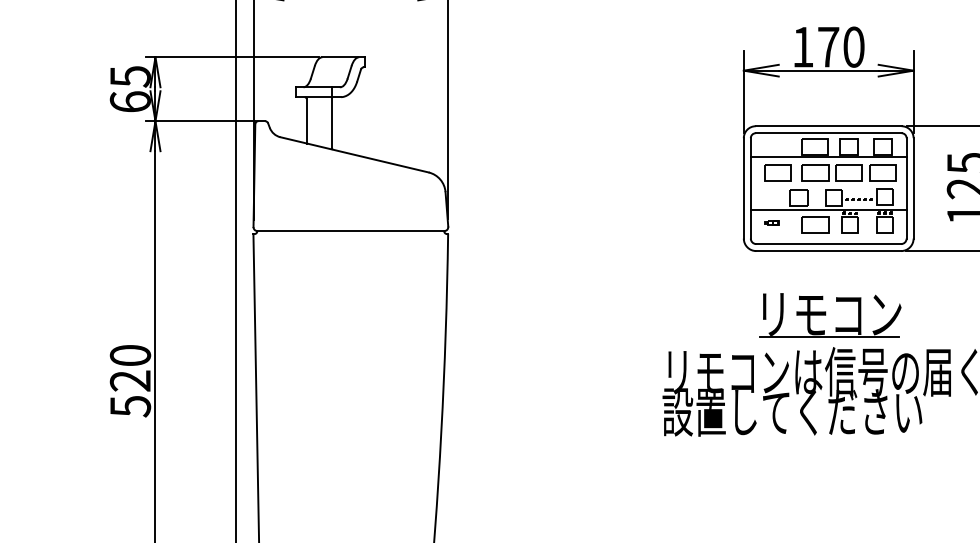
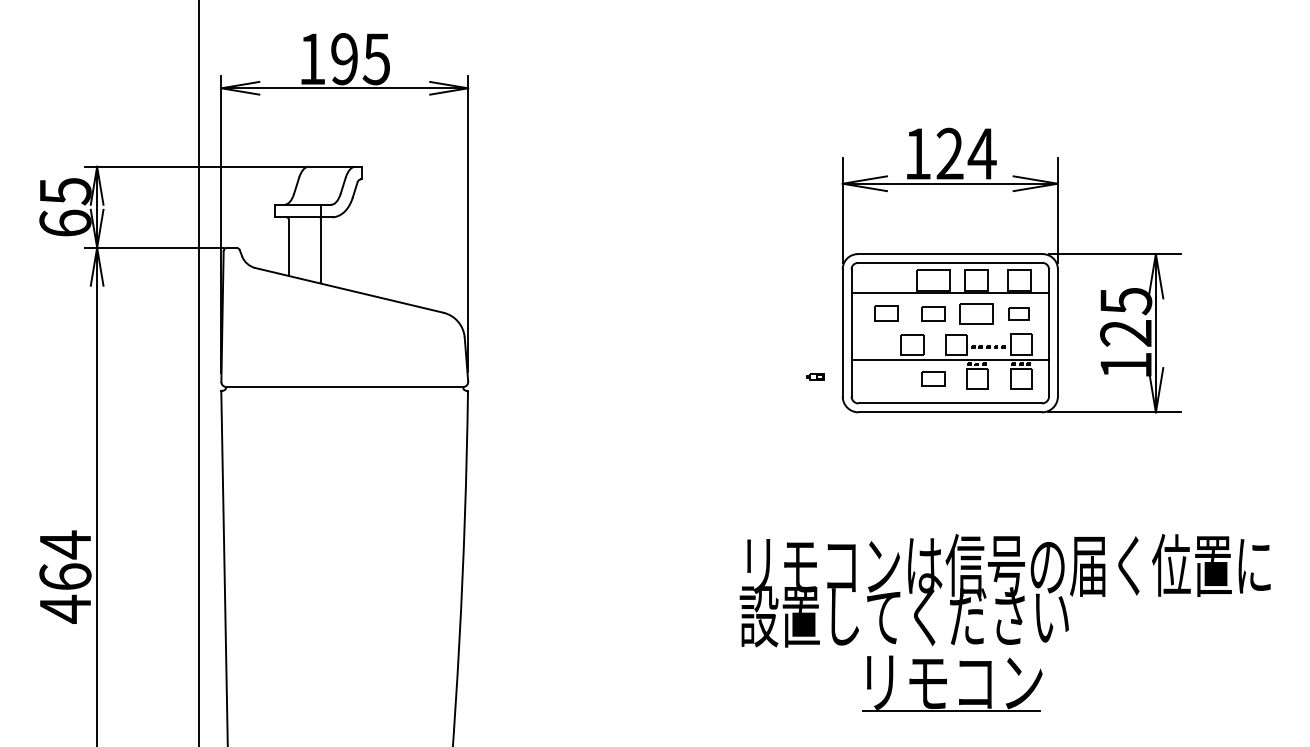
text: (841, 46) -> (966, 153), 170 -> 124
part: (778, 173) -> (886, 313), size x0.7
part: (815, 173) -> (933, 313), size x0.7
part: (883, 173) -> (1019, 313), size x0.6
part: (772, 222) -> (815, 376), moved
part: (815, 224) -> (933, 378), size x0.7
part: (830, 315) -> (952, 683), moved
text: (130, 380) -> (65, 576), 520 -> 464

